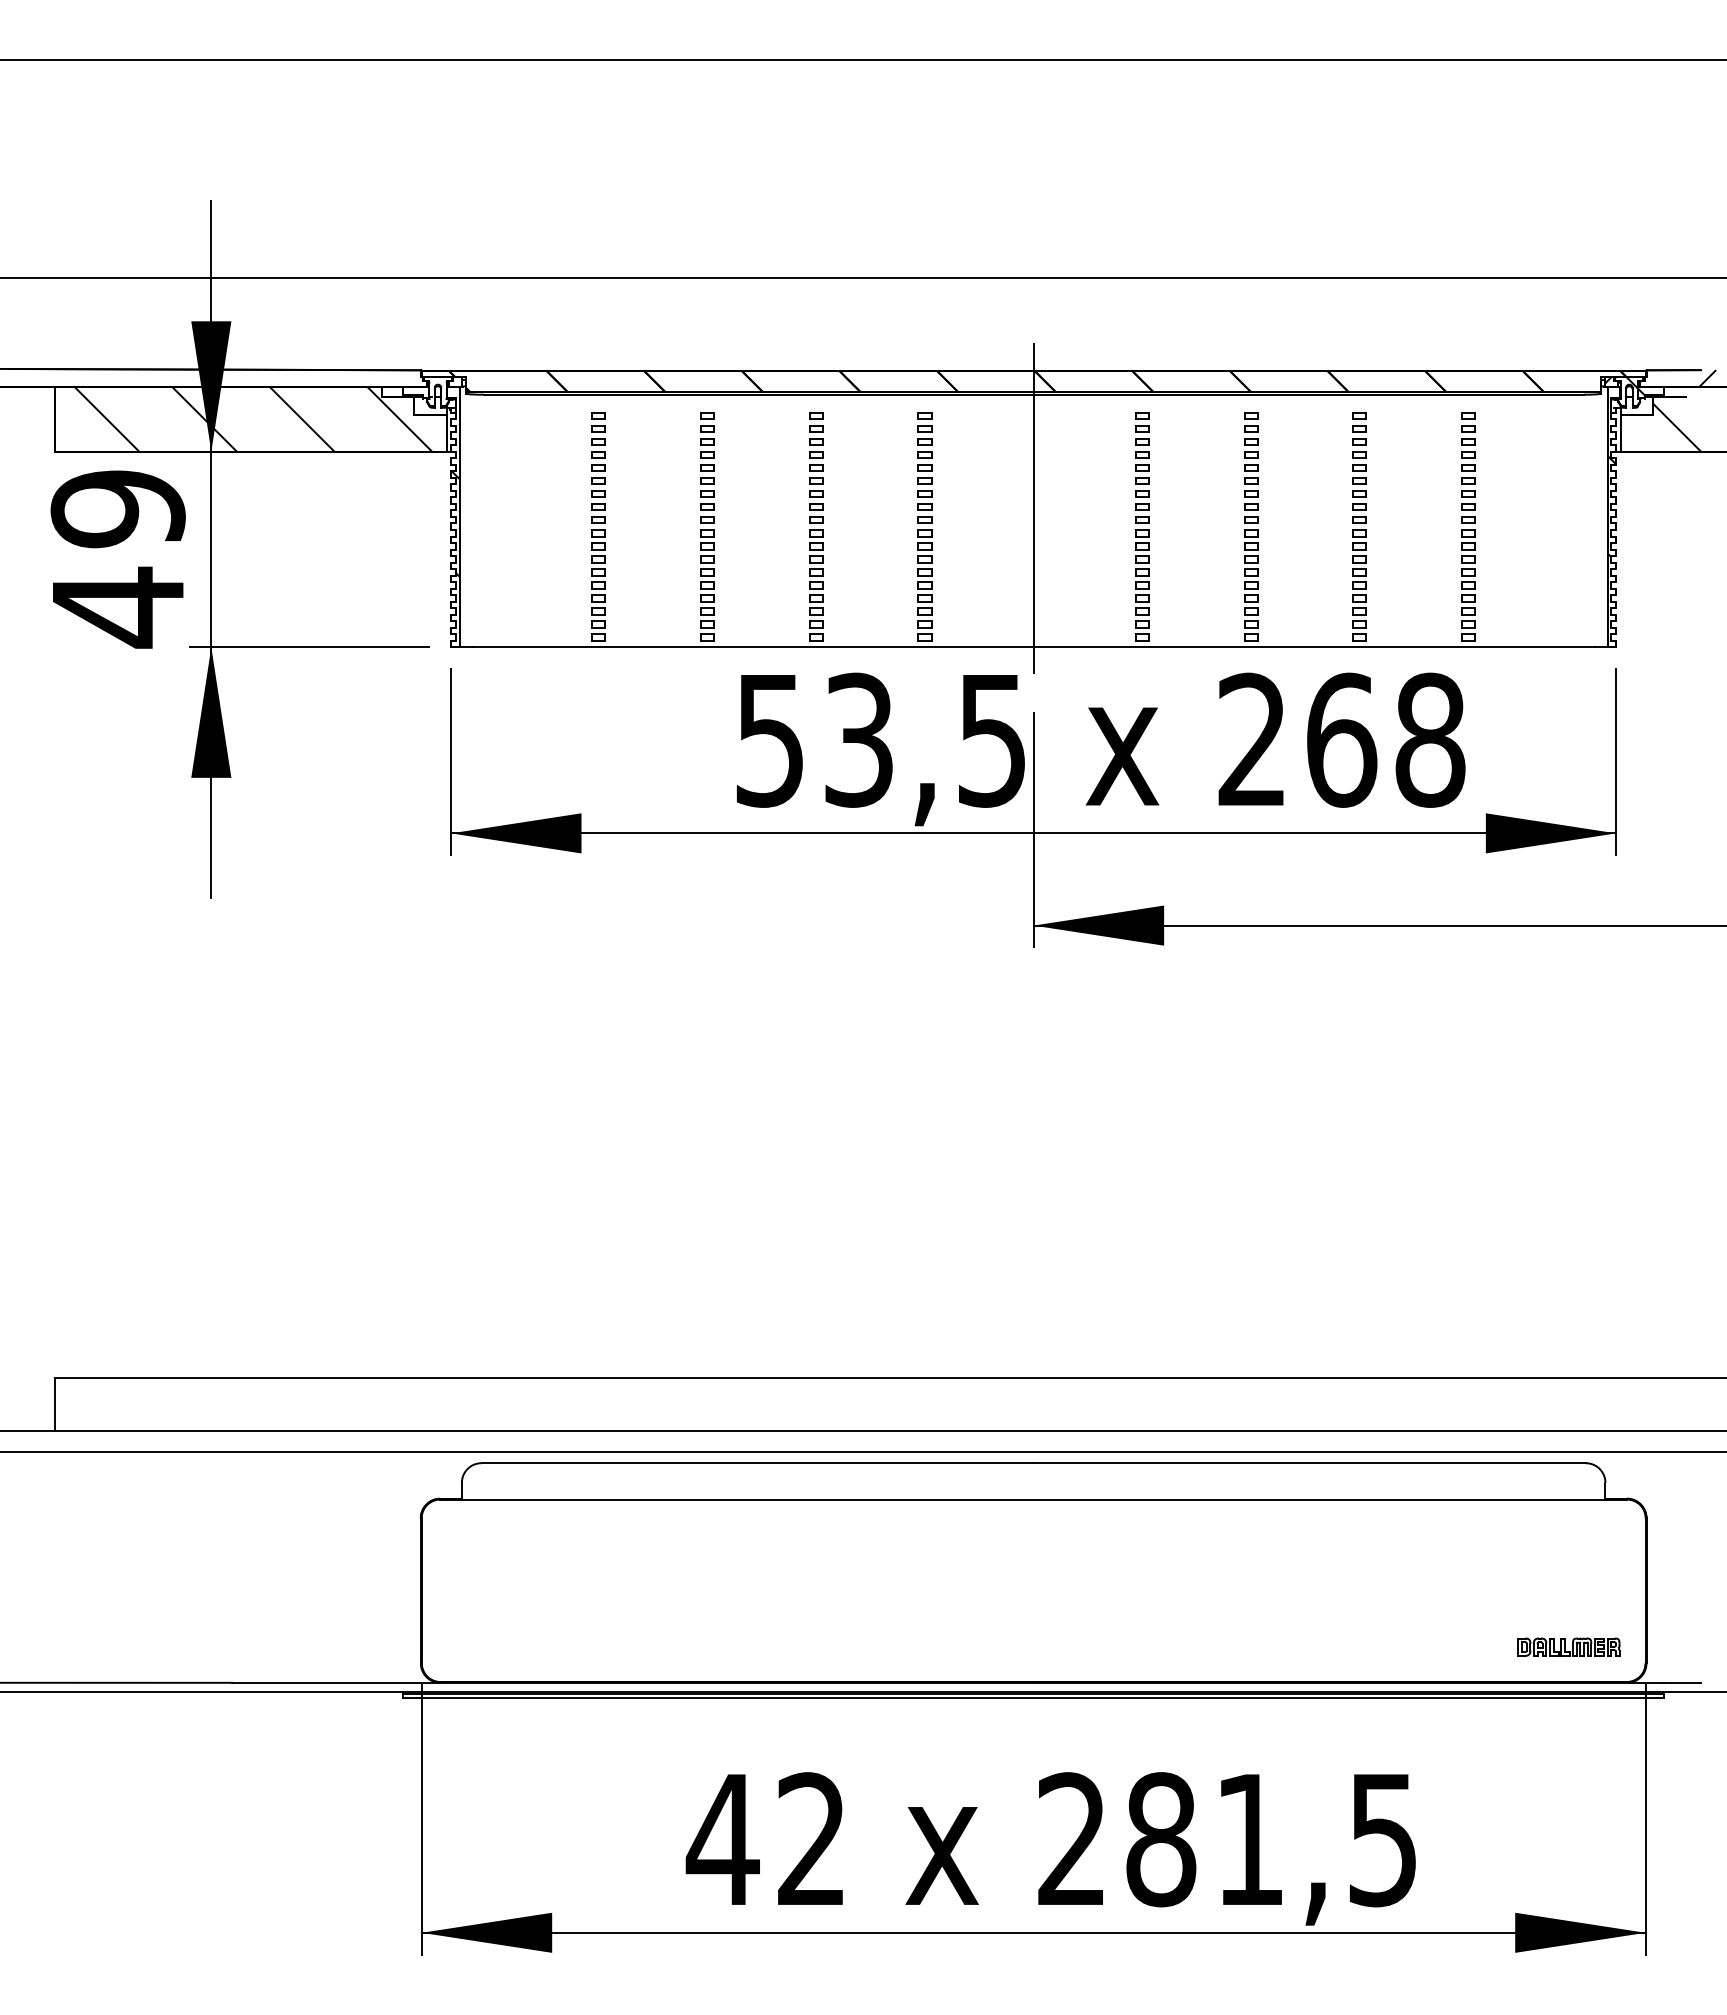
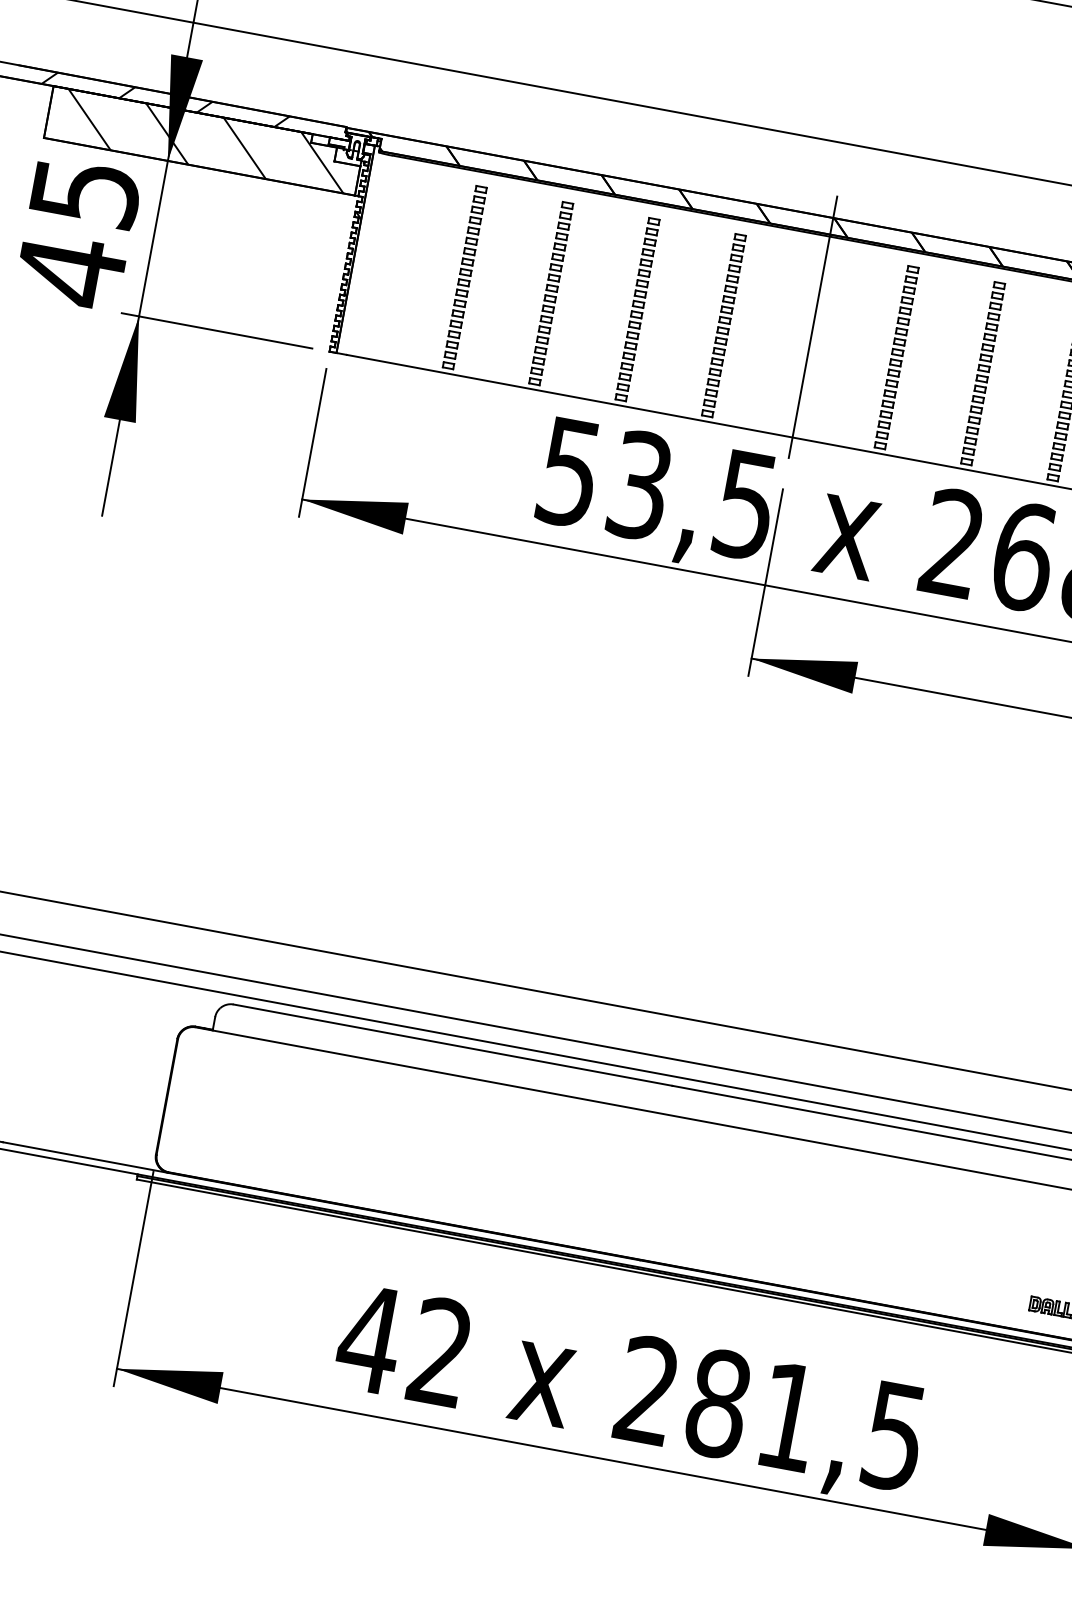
hatch: (194, 377) -> (165, 99), added
text: (117, 509) -> (84, 192), 49 -> 45

